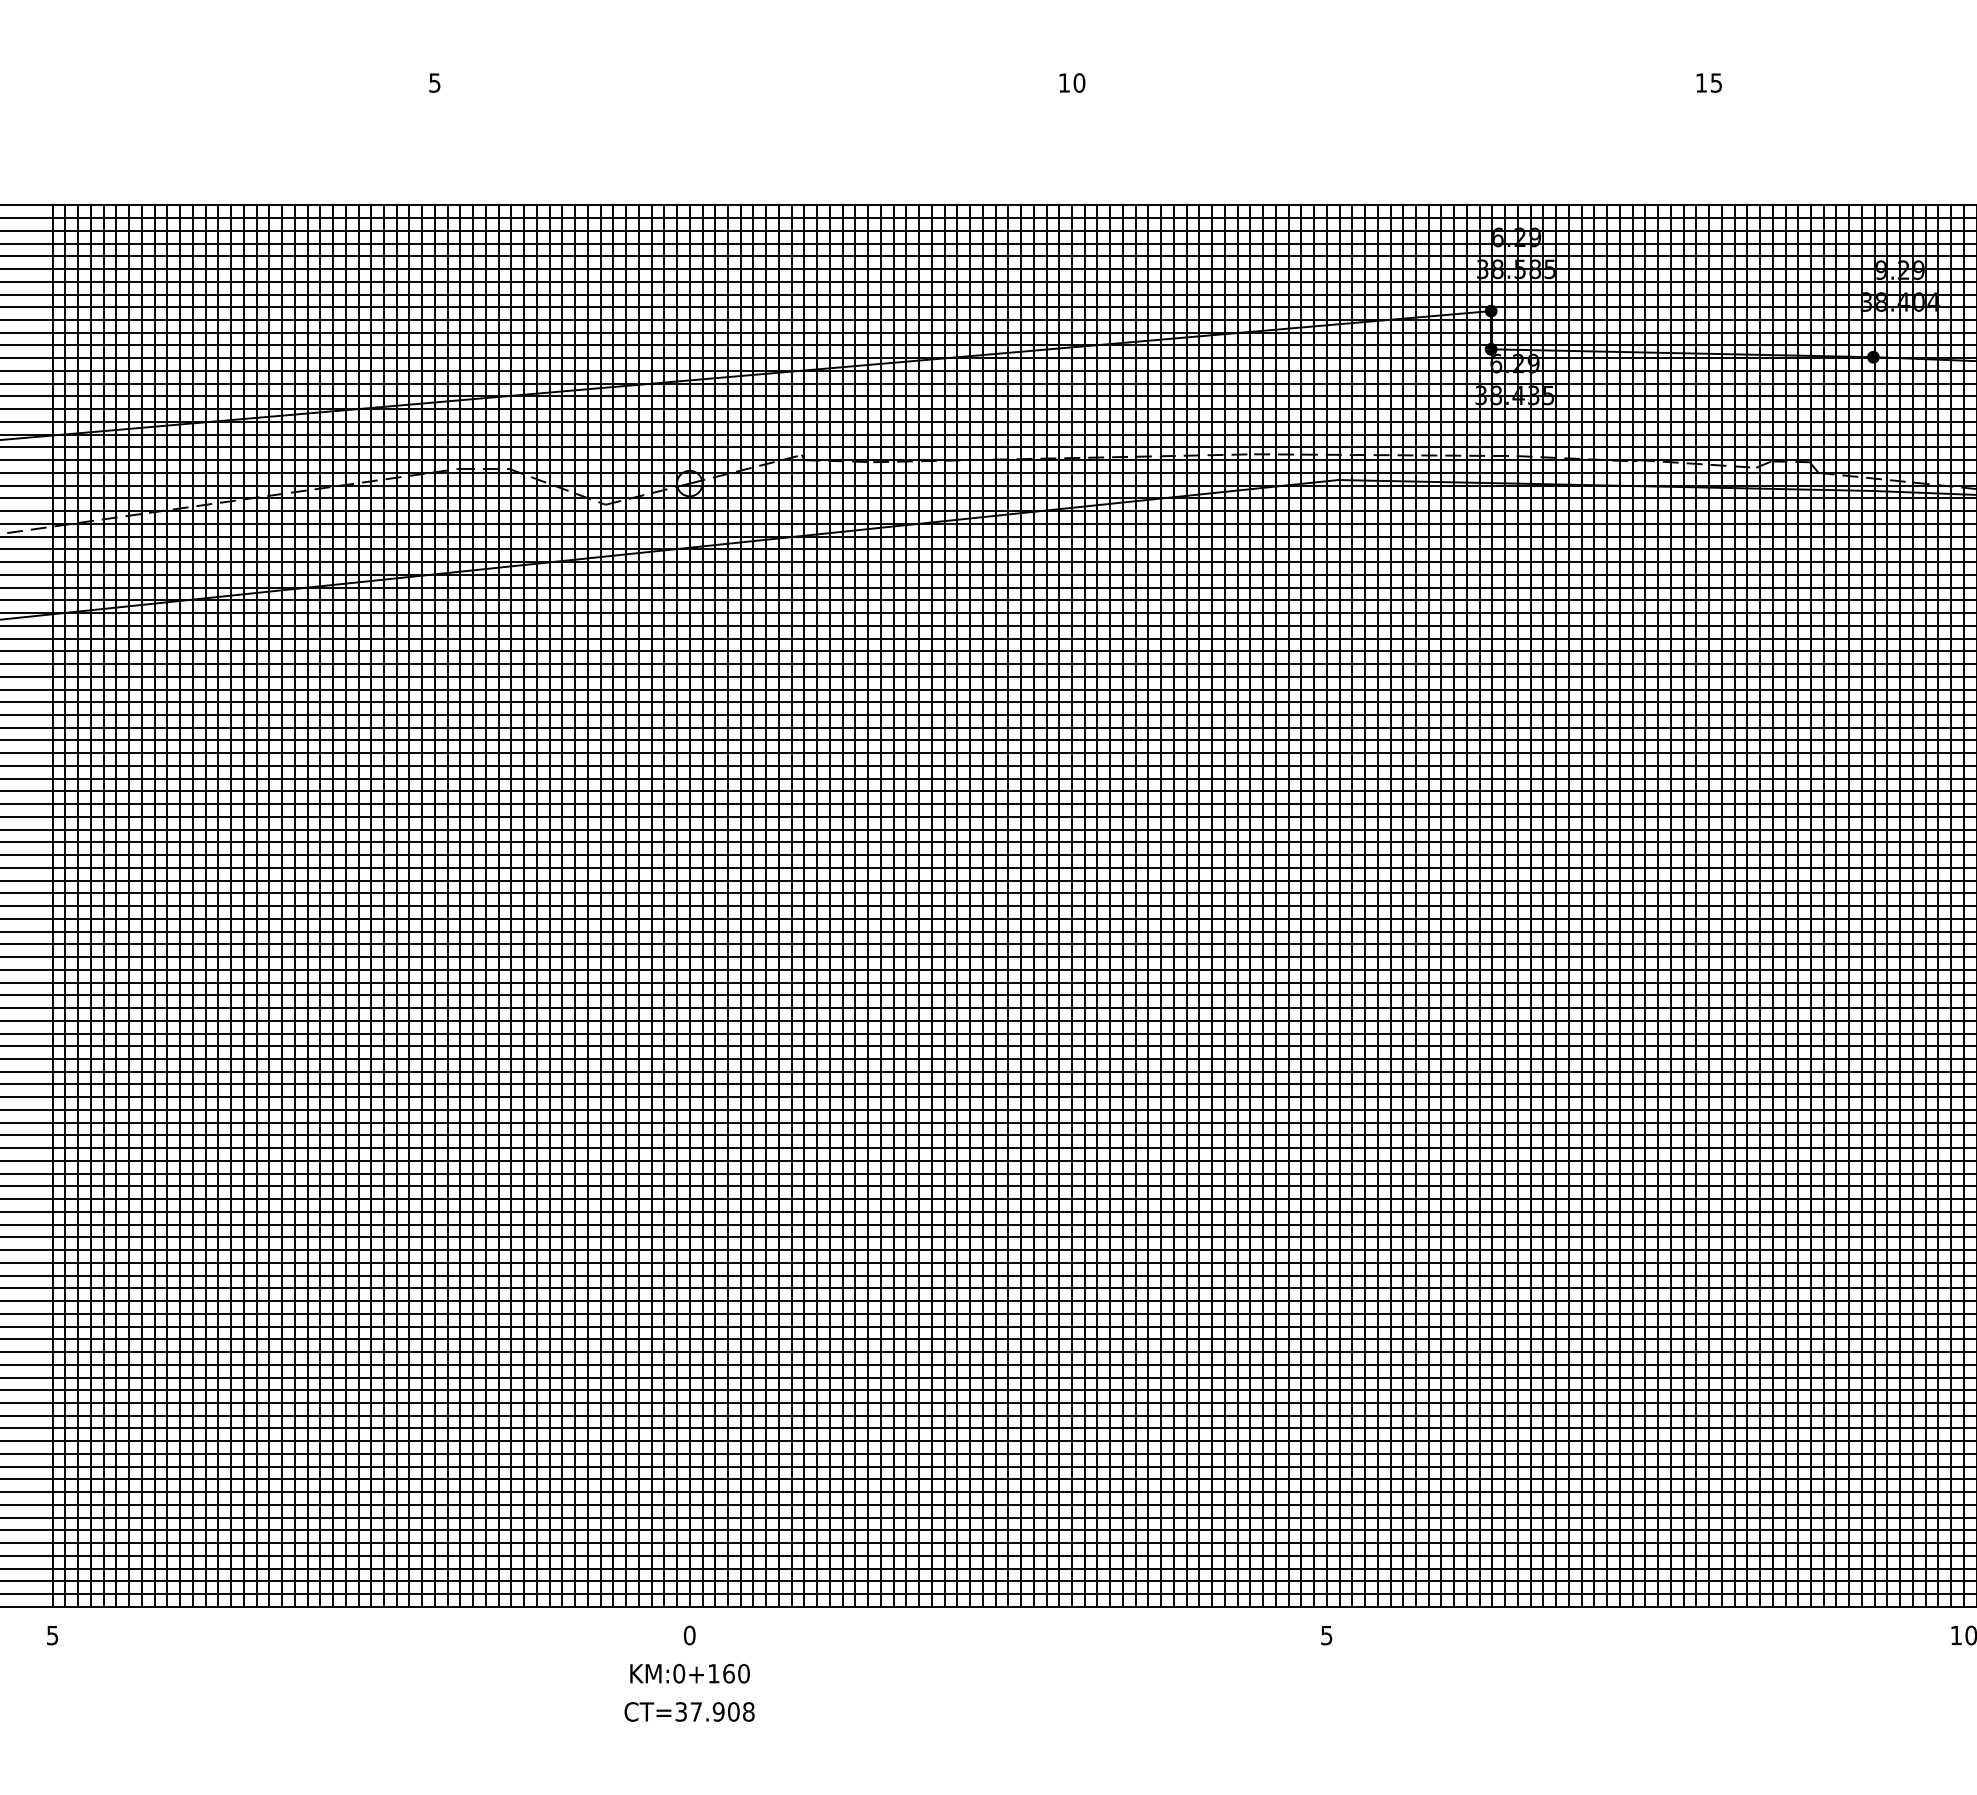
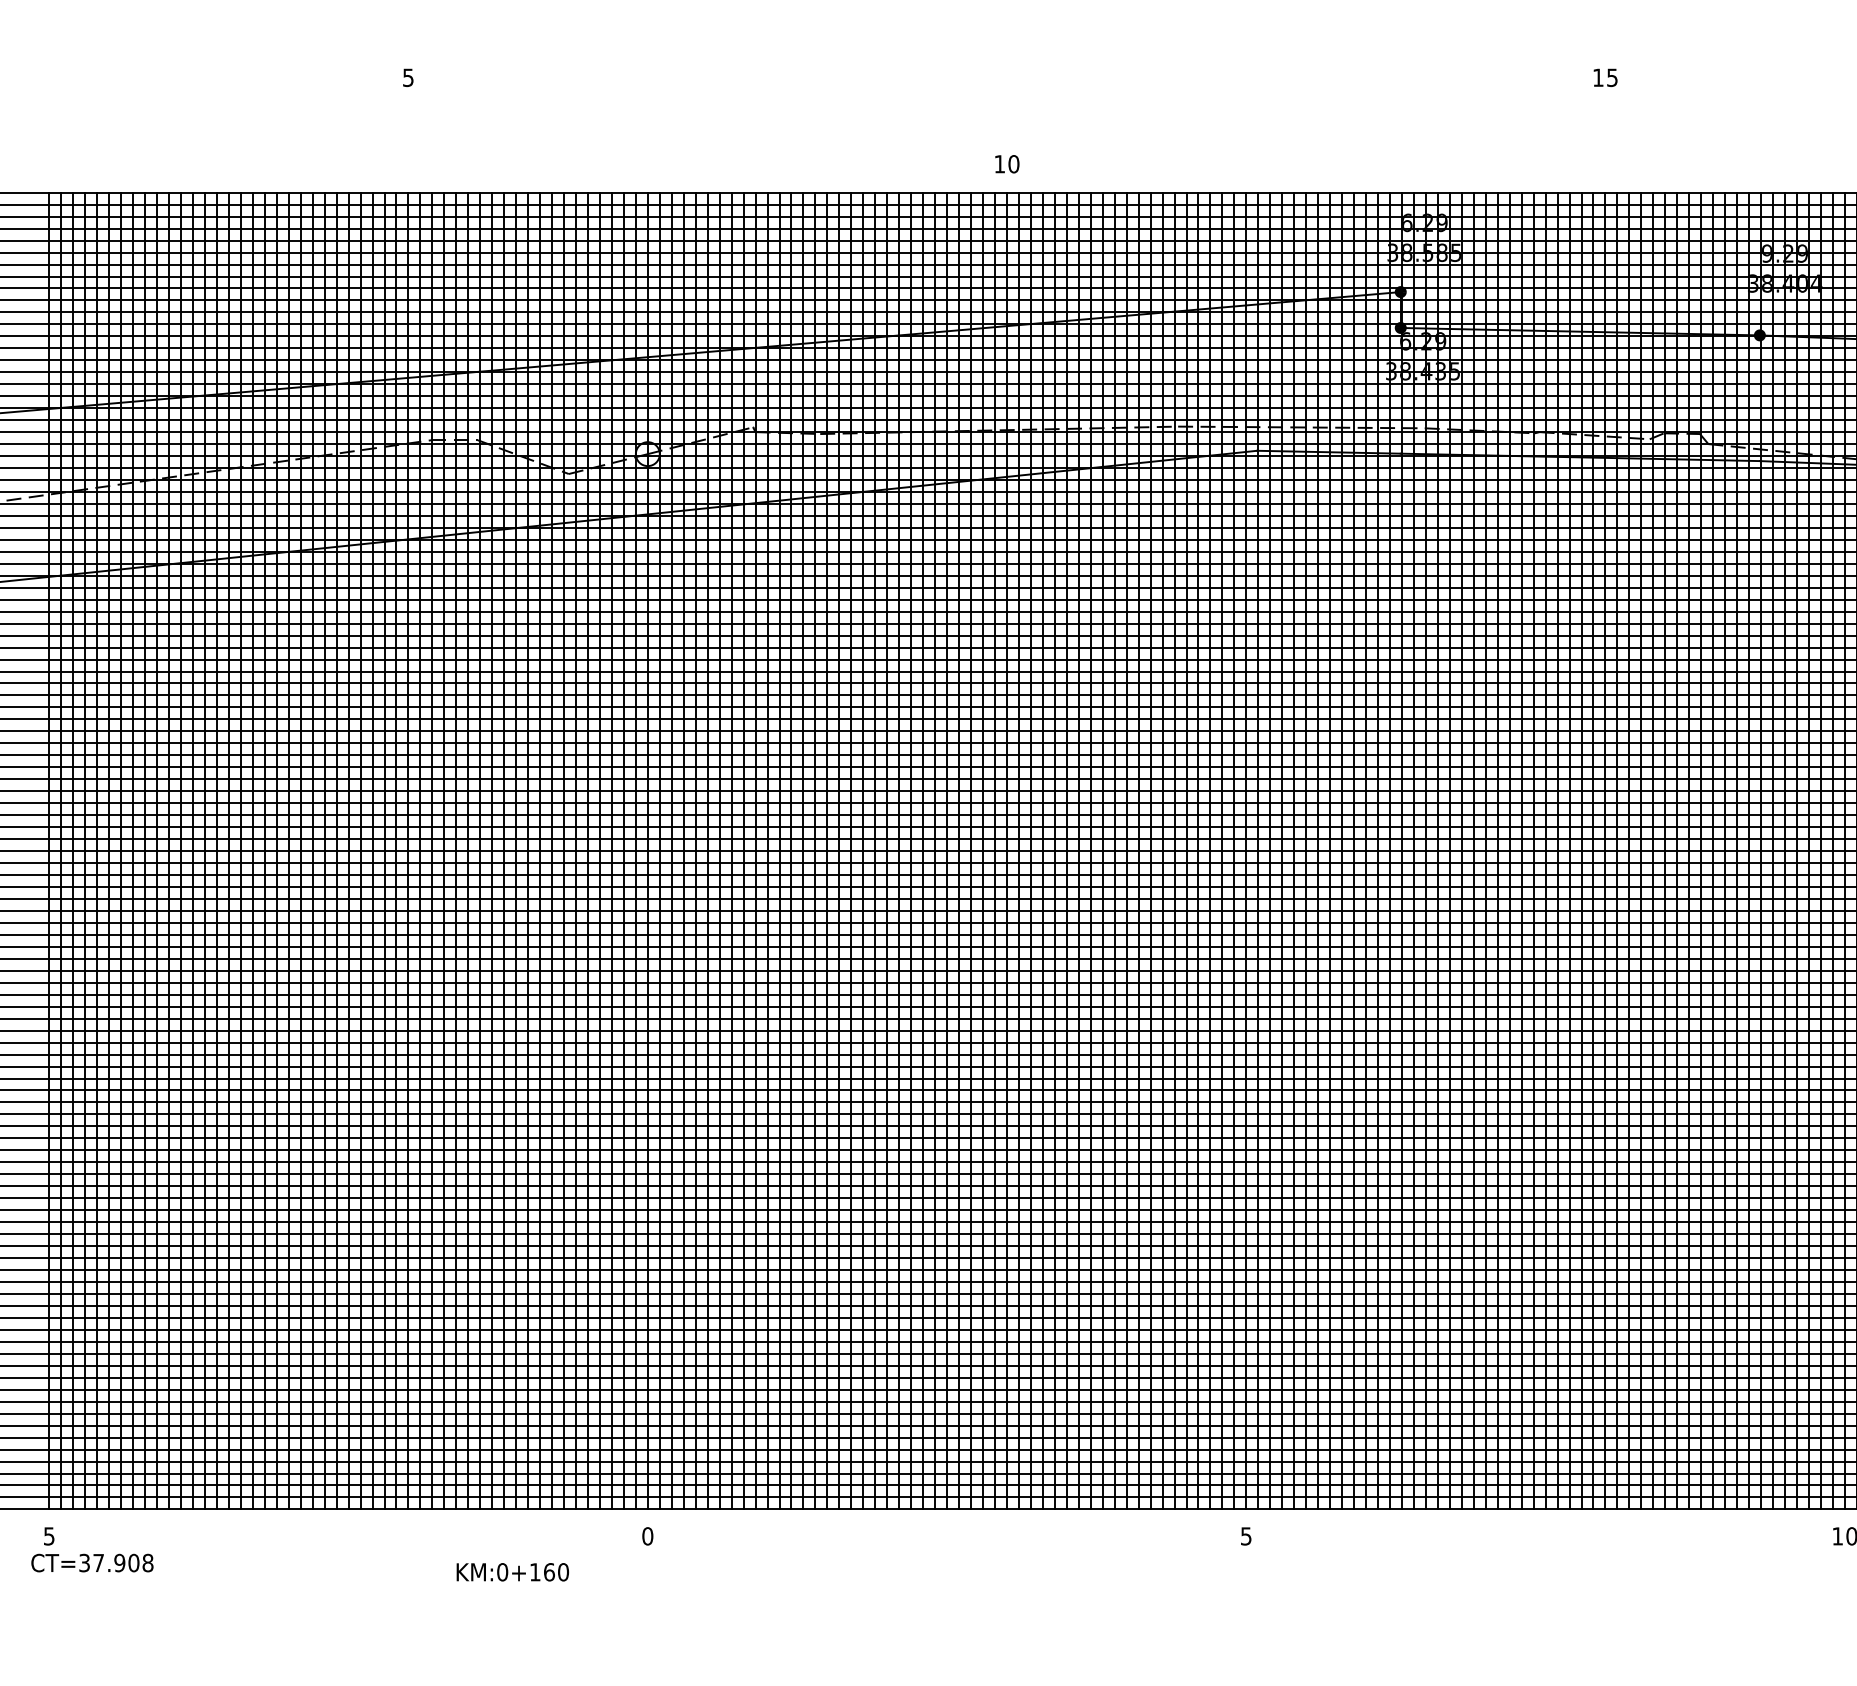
text: (1072, 82) -> (1007, 163), moved
text: (689, 1673) -> (512, 1572), moved
text: (689, 1711) -> (92, 1562), moved

